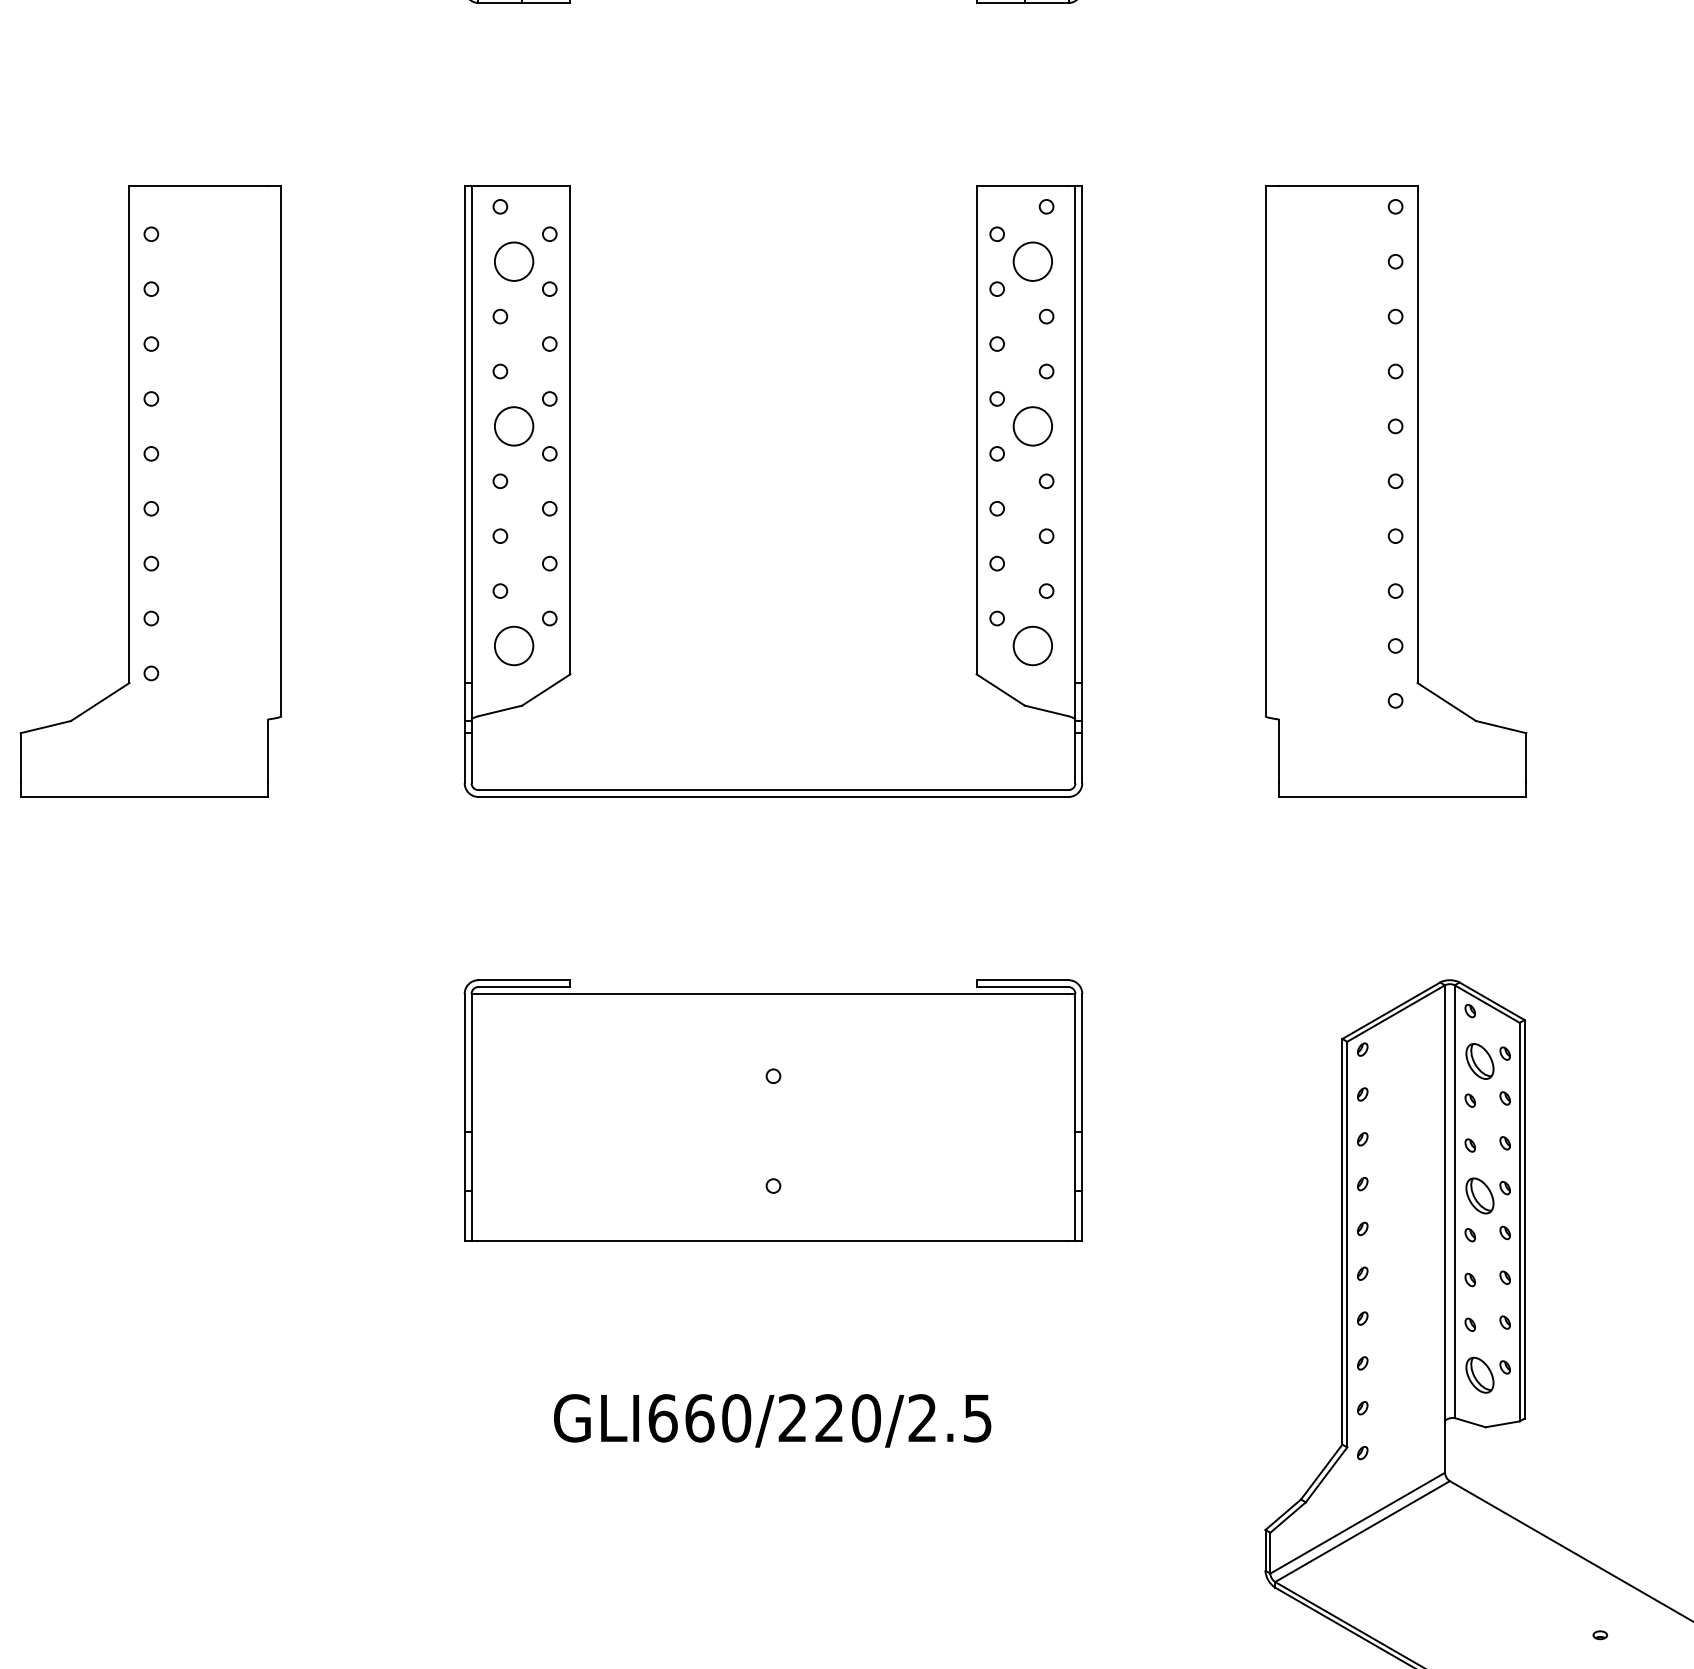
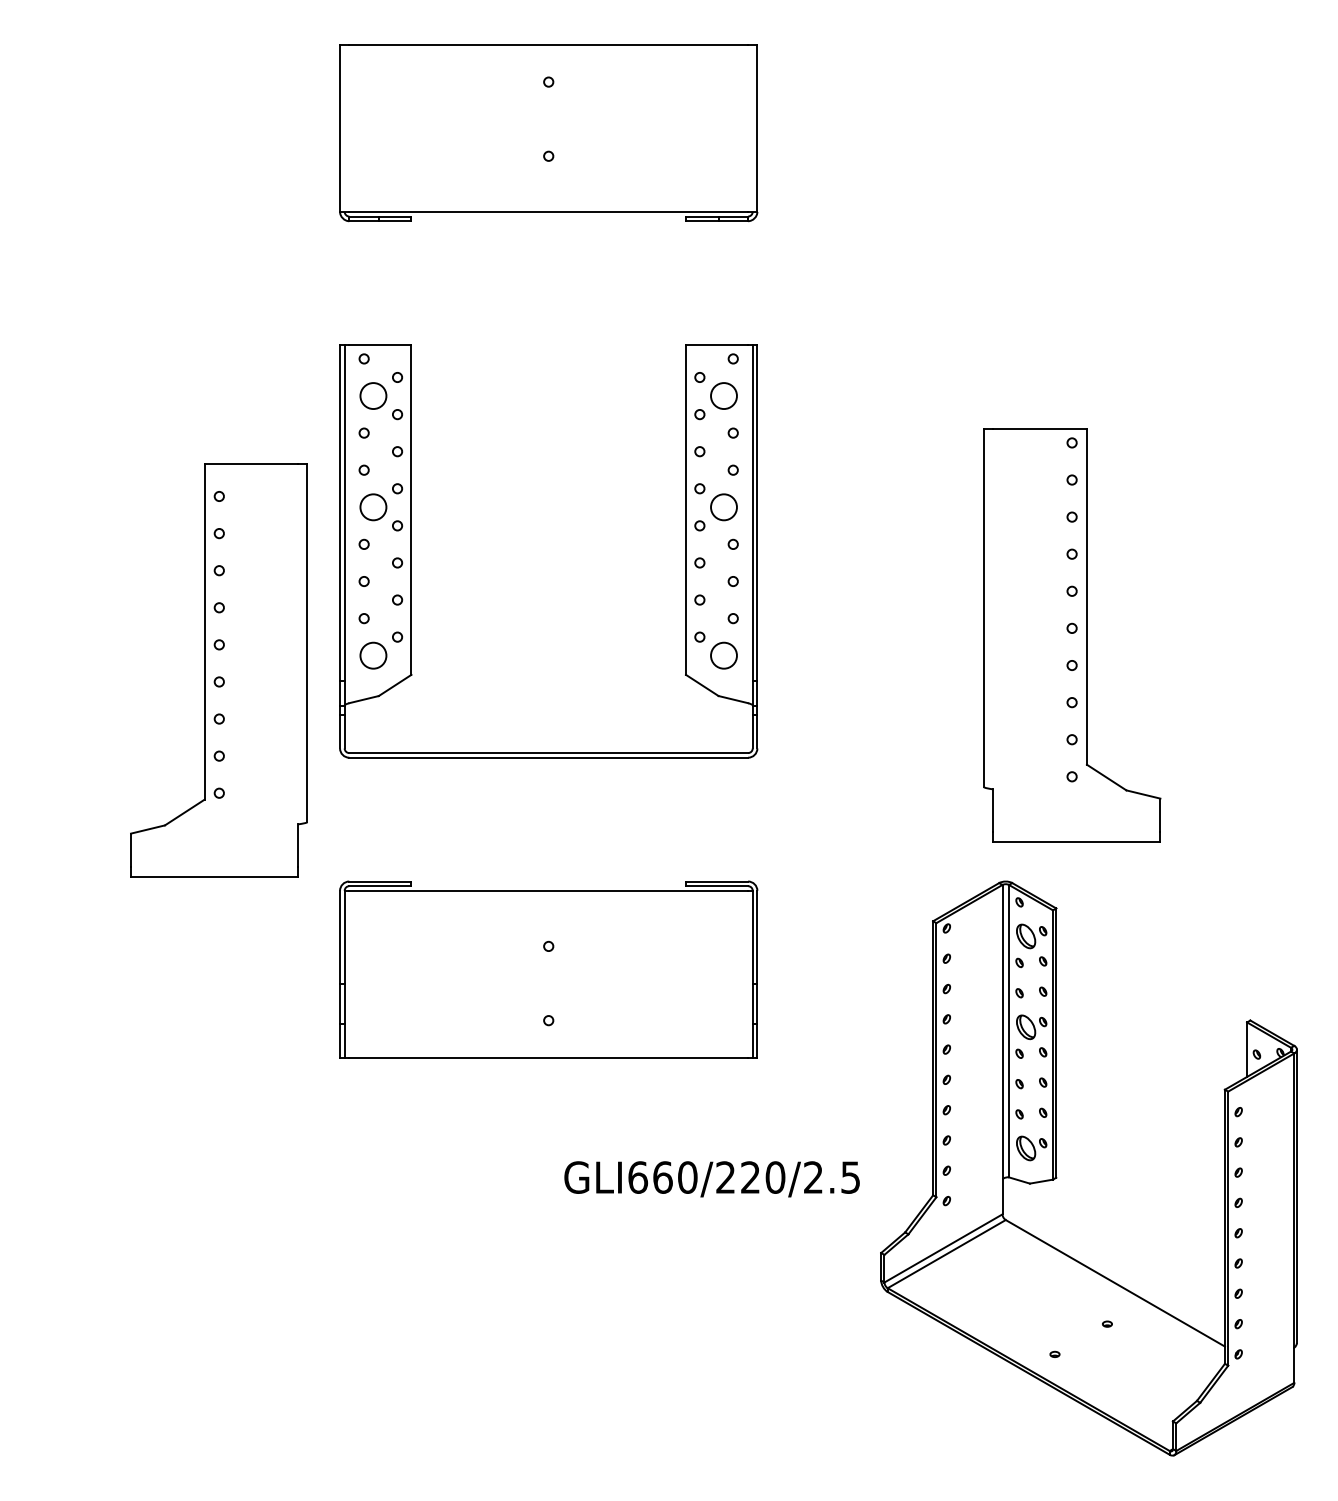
part: (150, 491) -> (218, 670), moved
part: (1396, 491) -> (1072, 635), moved
text: (771, 1421) -> (711, 1179), moved

